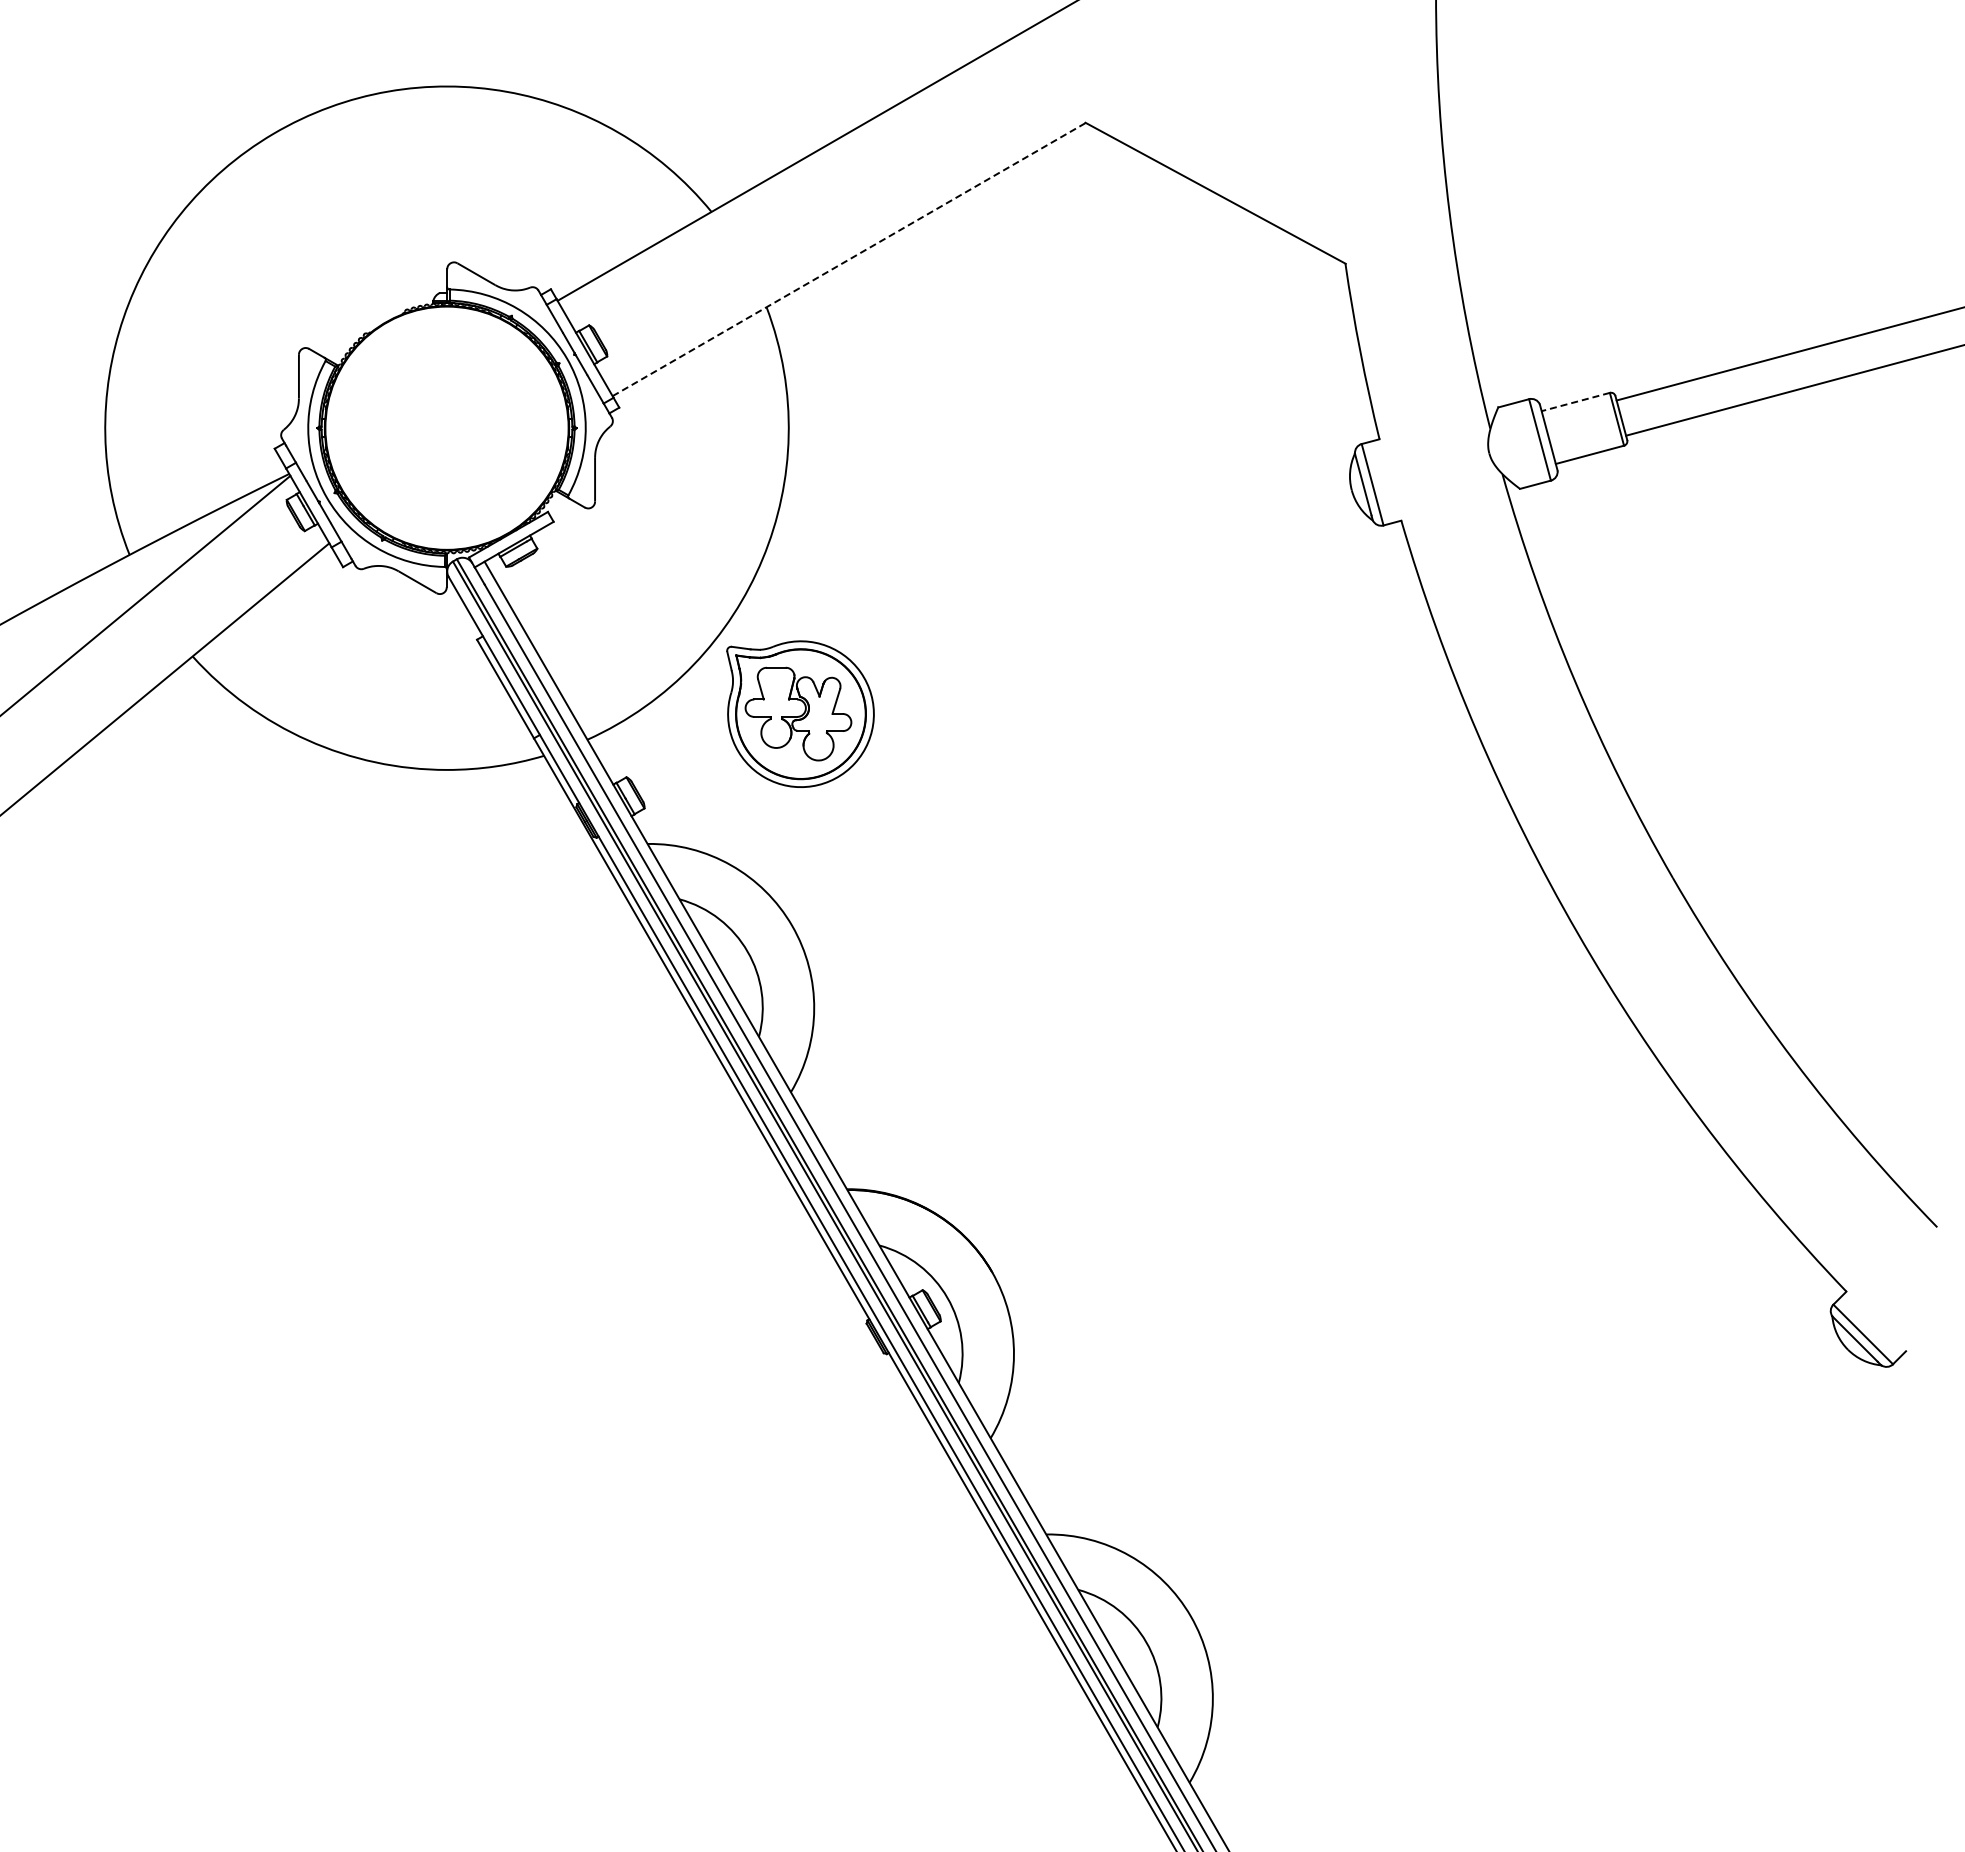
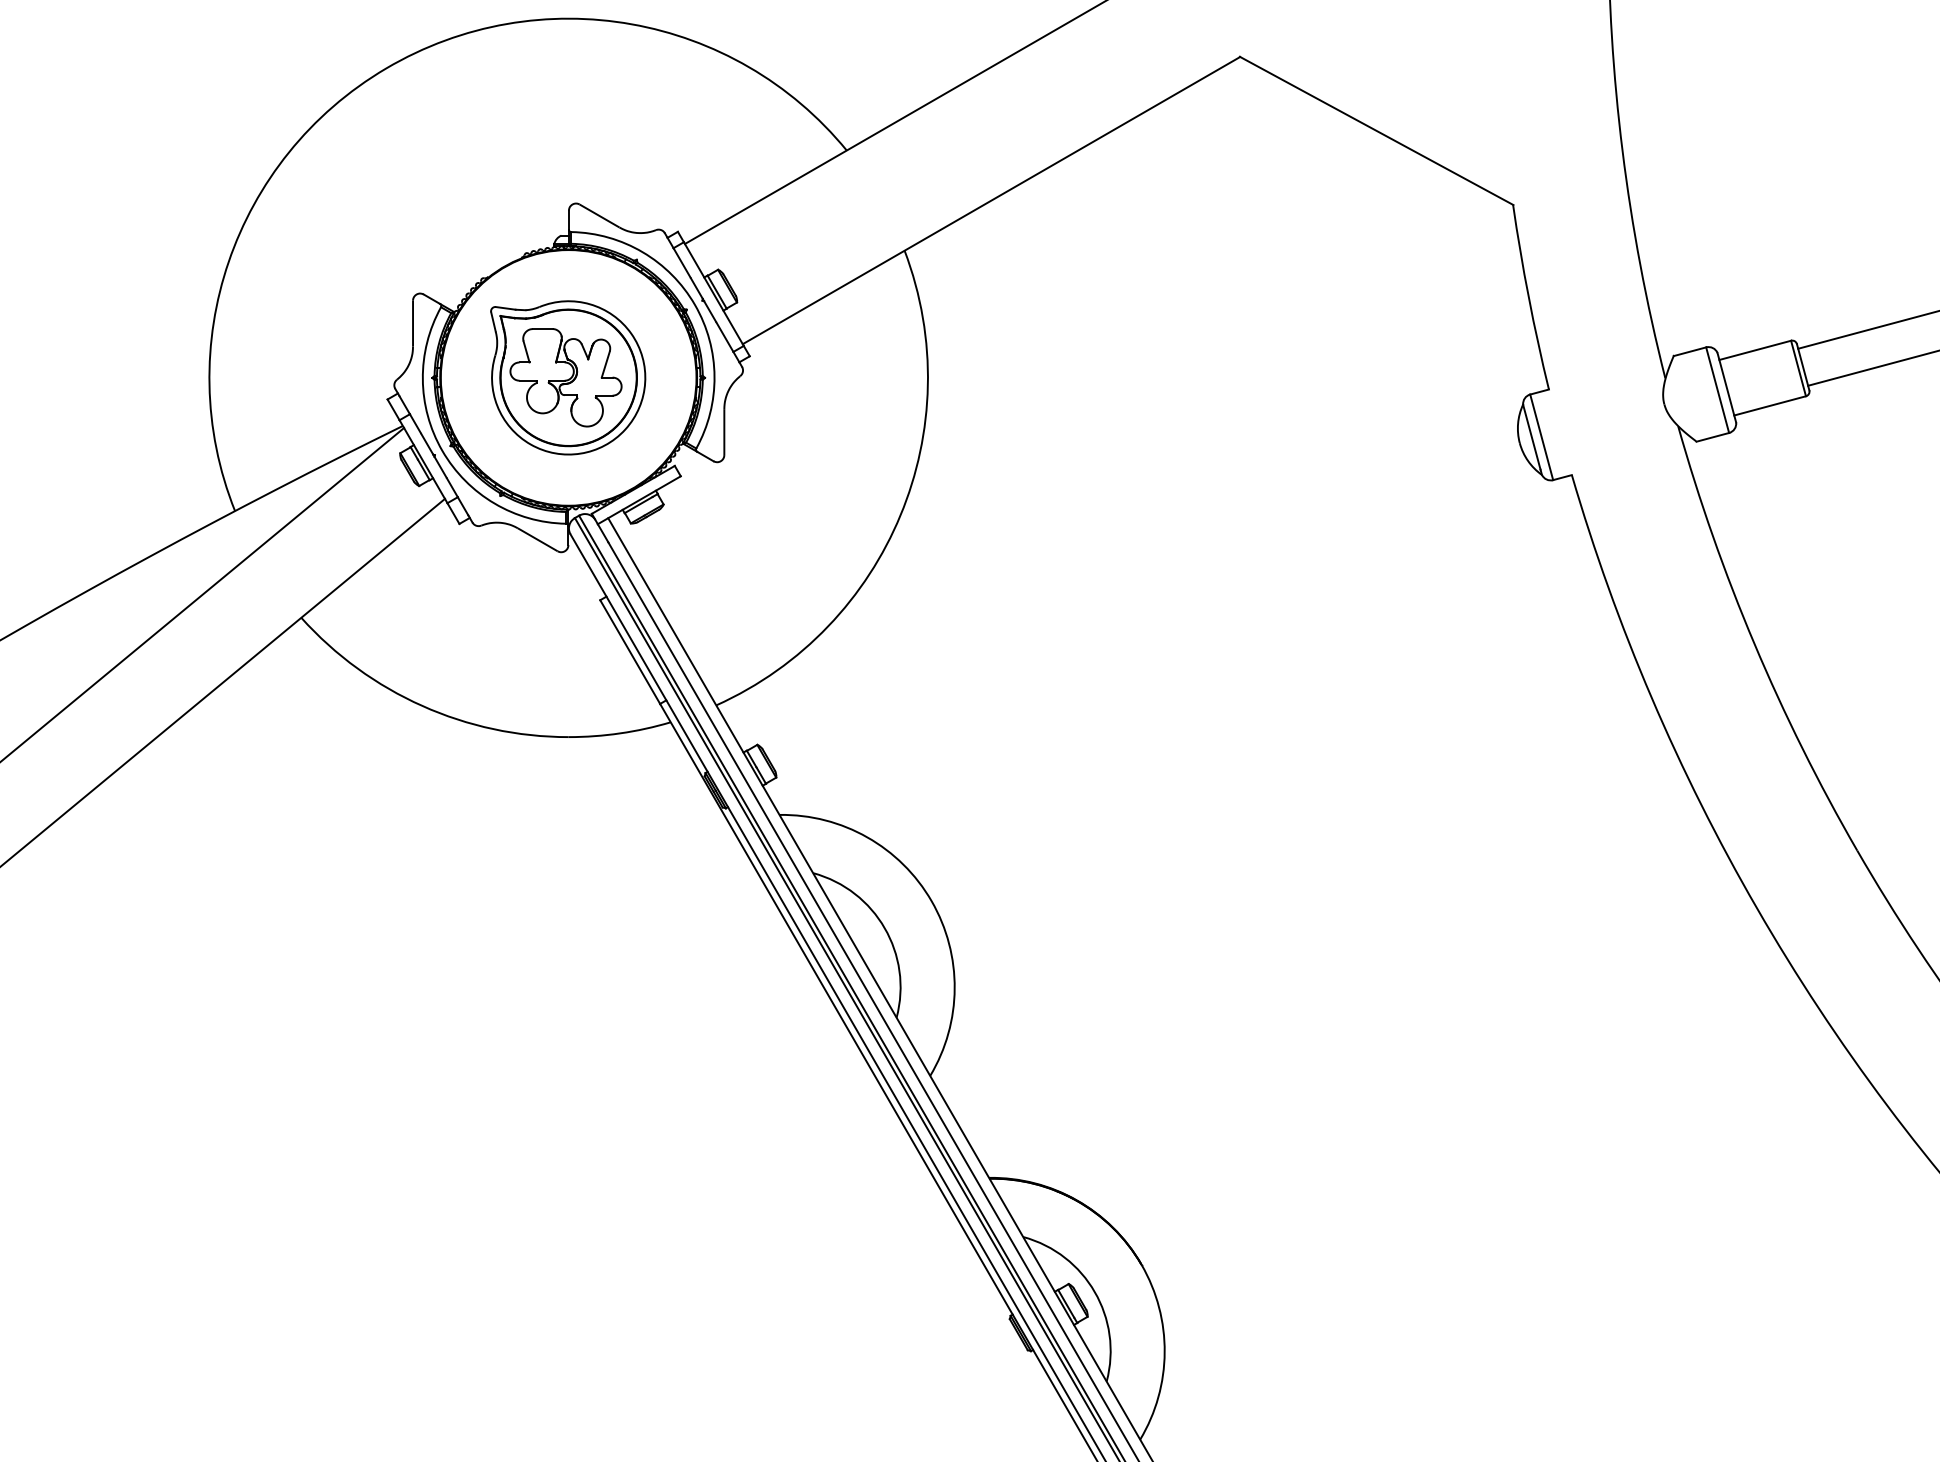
line: (849, 259) -> (991, 200), dashed -> solid
line: (1575, 402) -> (1754, 350), dashed -> solid
part: (800, 713) -> (568, 377), moved

